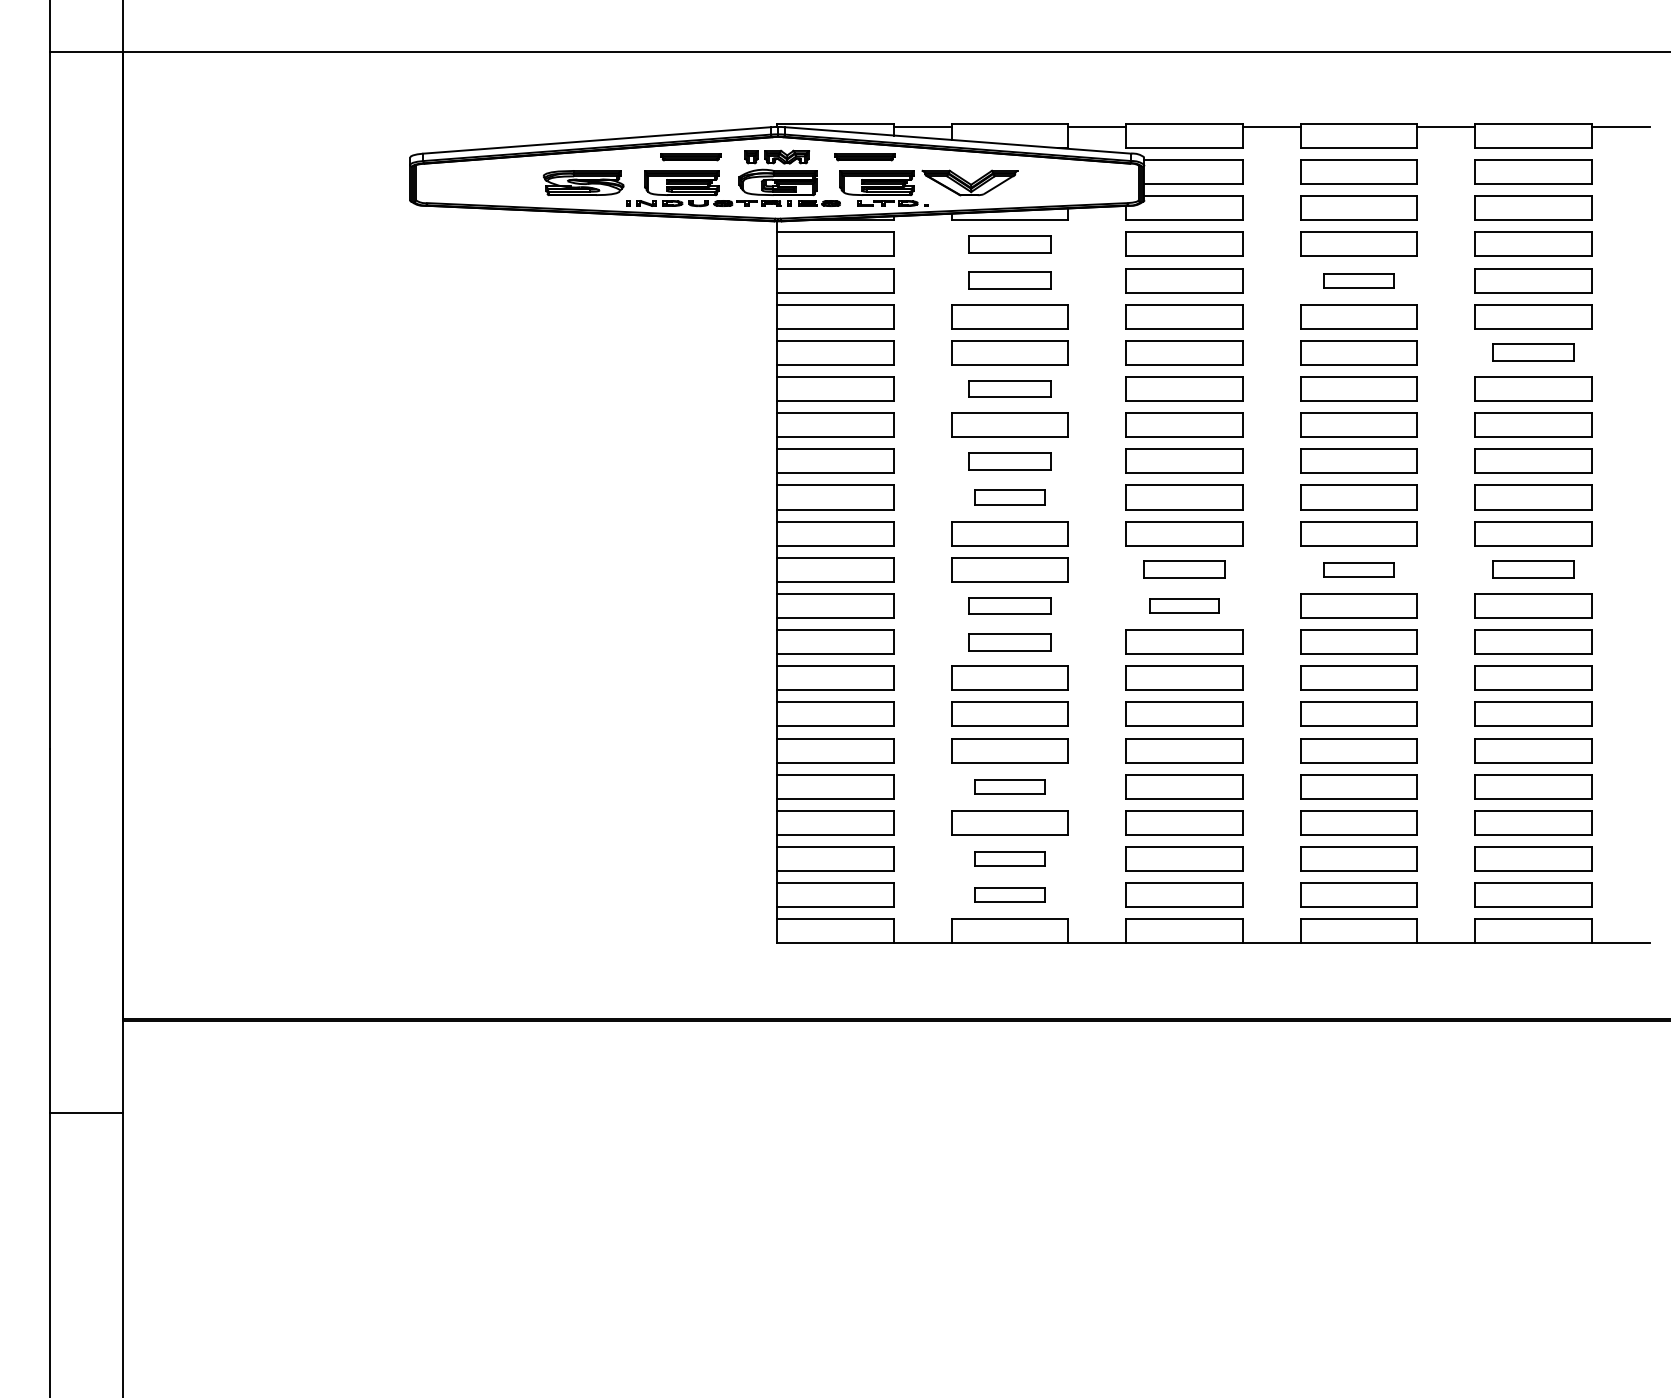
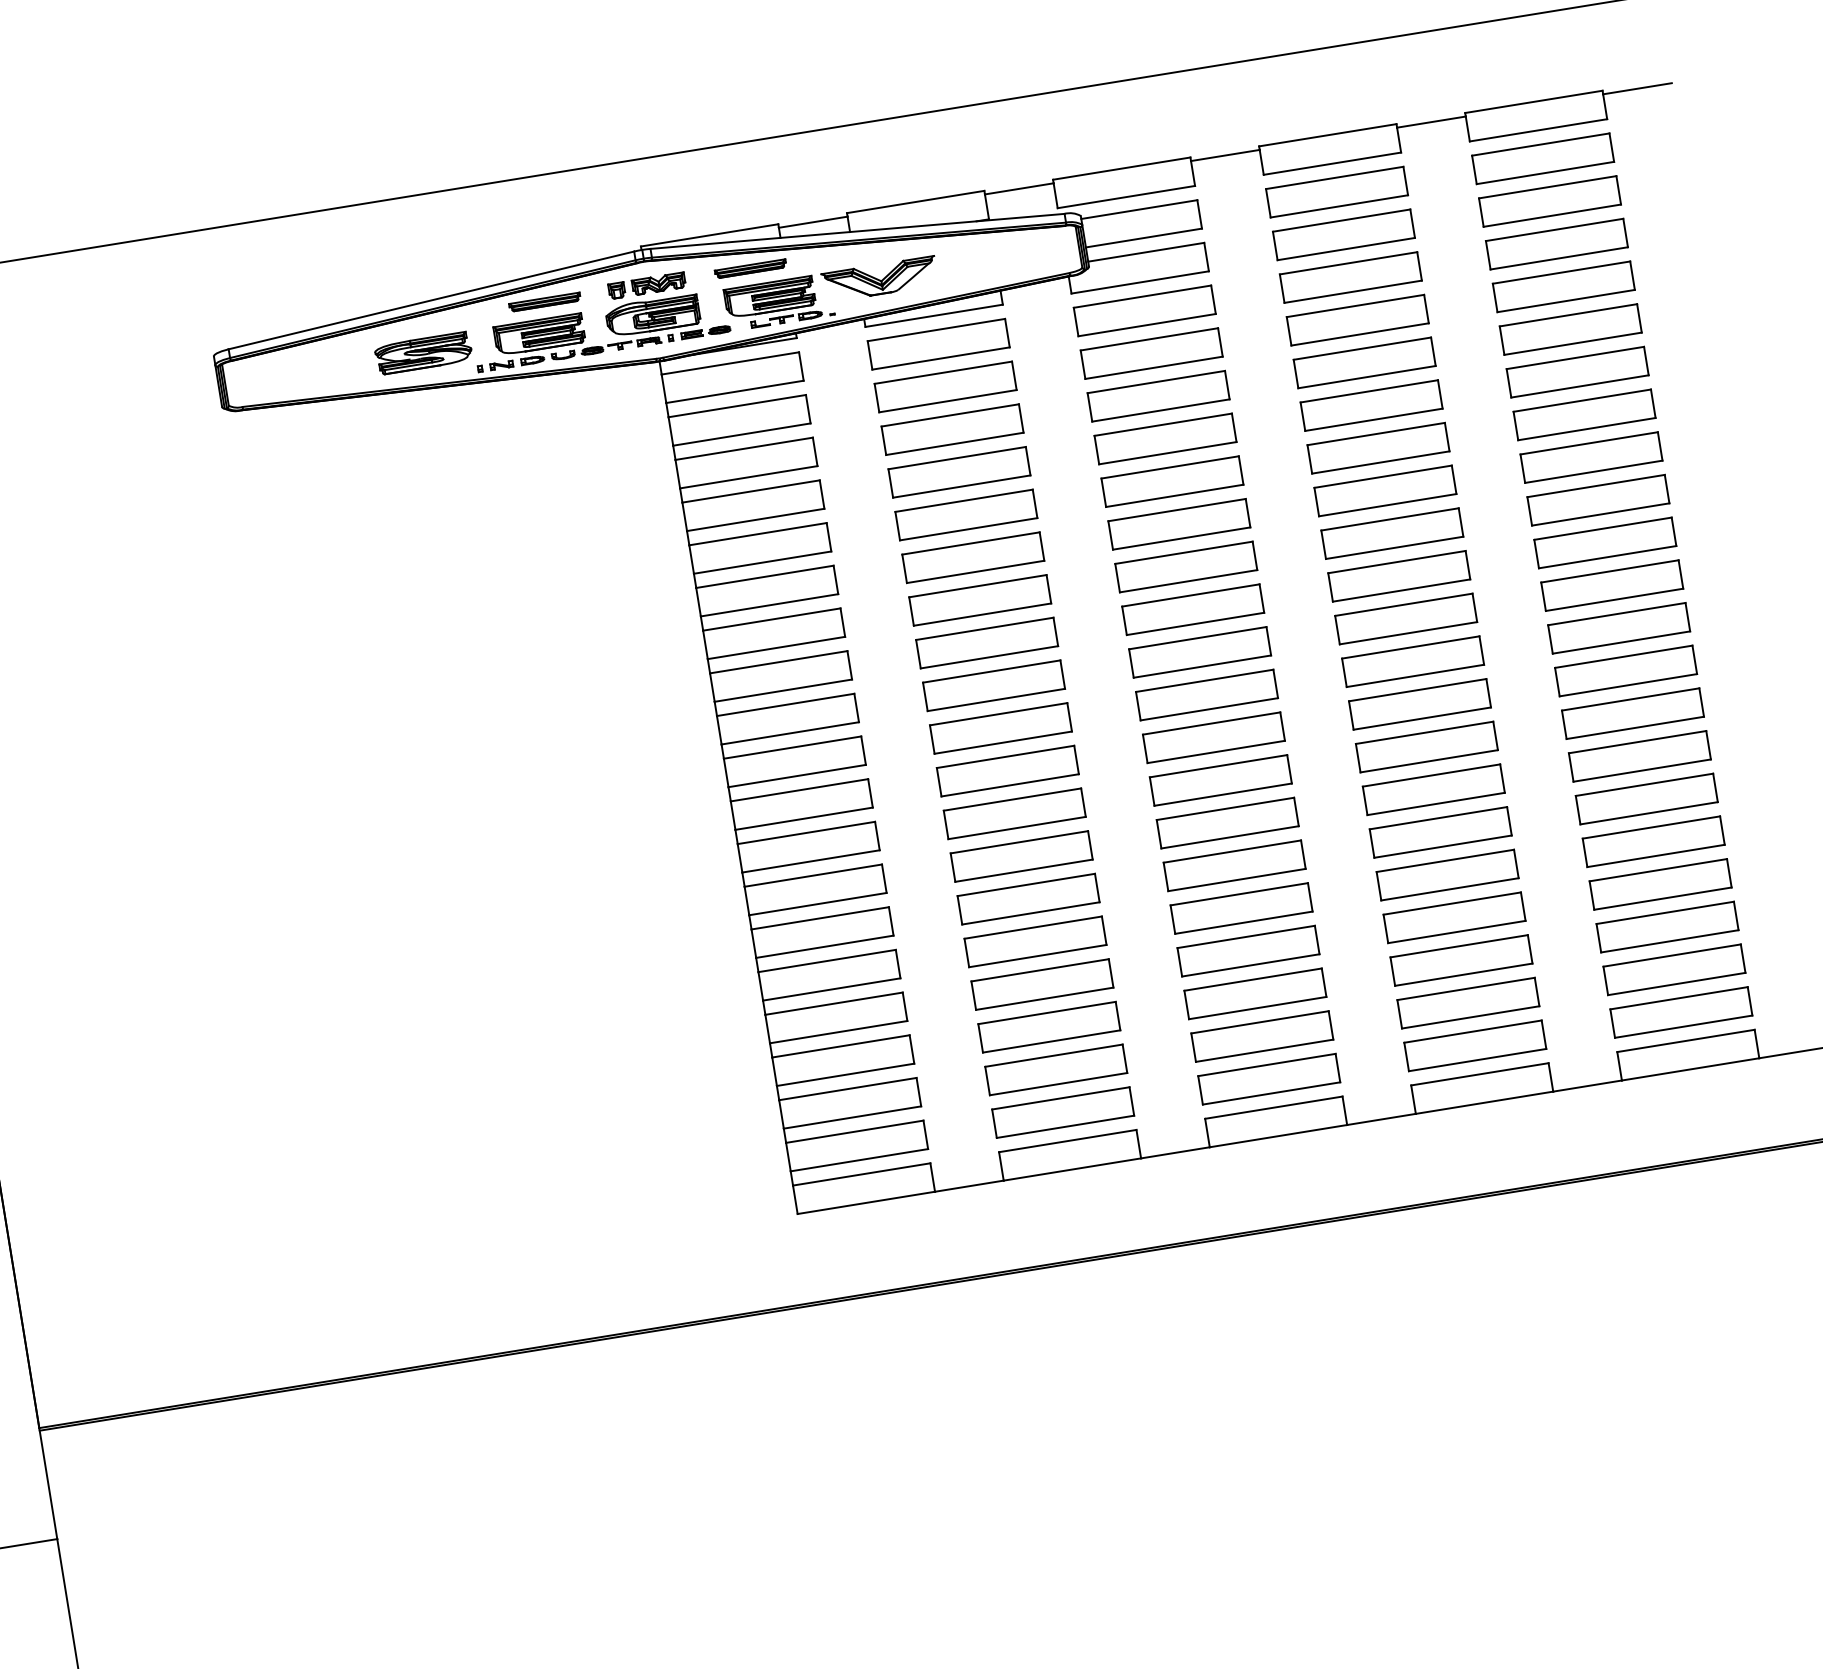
part: (1009, 243) -> (937, 343), size x1.43
part: (1009, 280) -> (945, 386), size x1.43
part: (1358, 280) -> (1357, 320), size x1.67
part: (1533, 352) -> (1577, 371), size x1.43
part: (1009, 388) -> (965, 514), size x1.43
part: (1009, 460) -> (979, 599), size x1.43
part: (1009, 497) -> (986, 643), size x1.67
part: (1184, 569) -> (1206, 694), size x1.43
part: (1358, 569) -> (1412, 661), size x1.67
part: (1533, 569) -> (1618, 627), size x1.43
part: (1009, 605) -> (1007, 770), size x1.43
part: (1184, 605) -> (1213, 737), size x1.67
part: (1009, 641) -> (1014, 813), size x1.43
part: (1009, 786) -> (1041, 984), size x1.67
part: (1009, 858) -> (1055, 1069), size x1.67
part: (1009, 894) -> (1062, 1111), size x1.67

